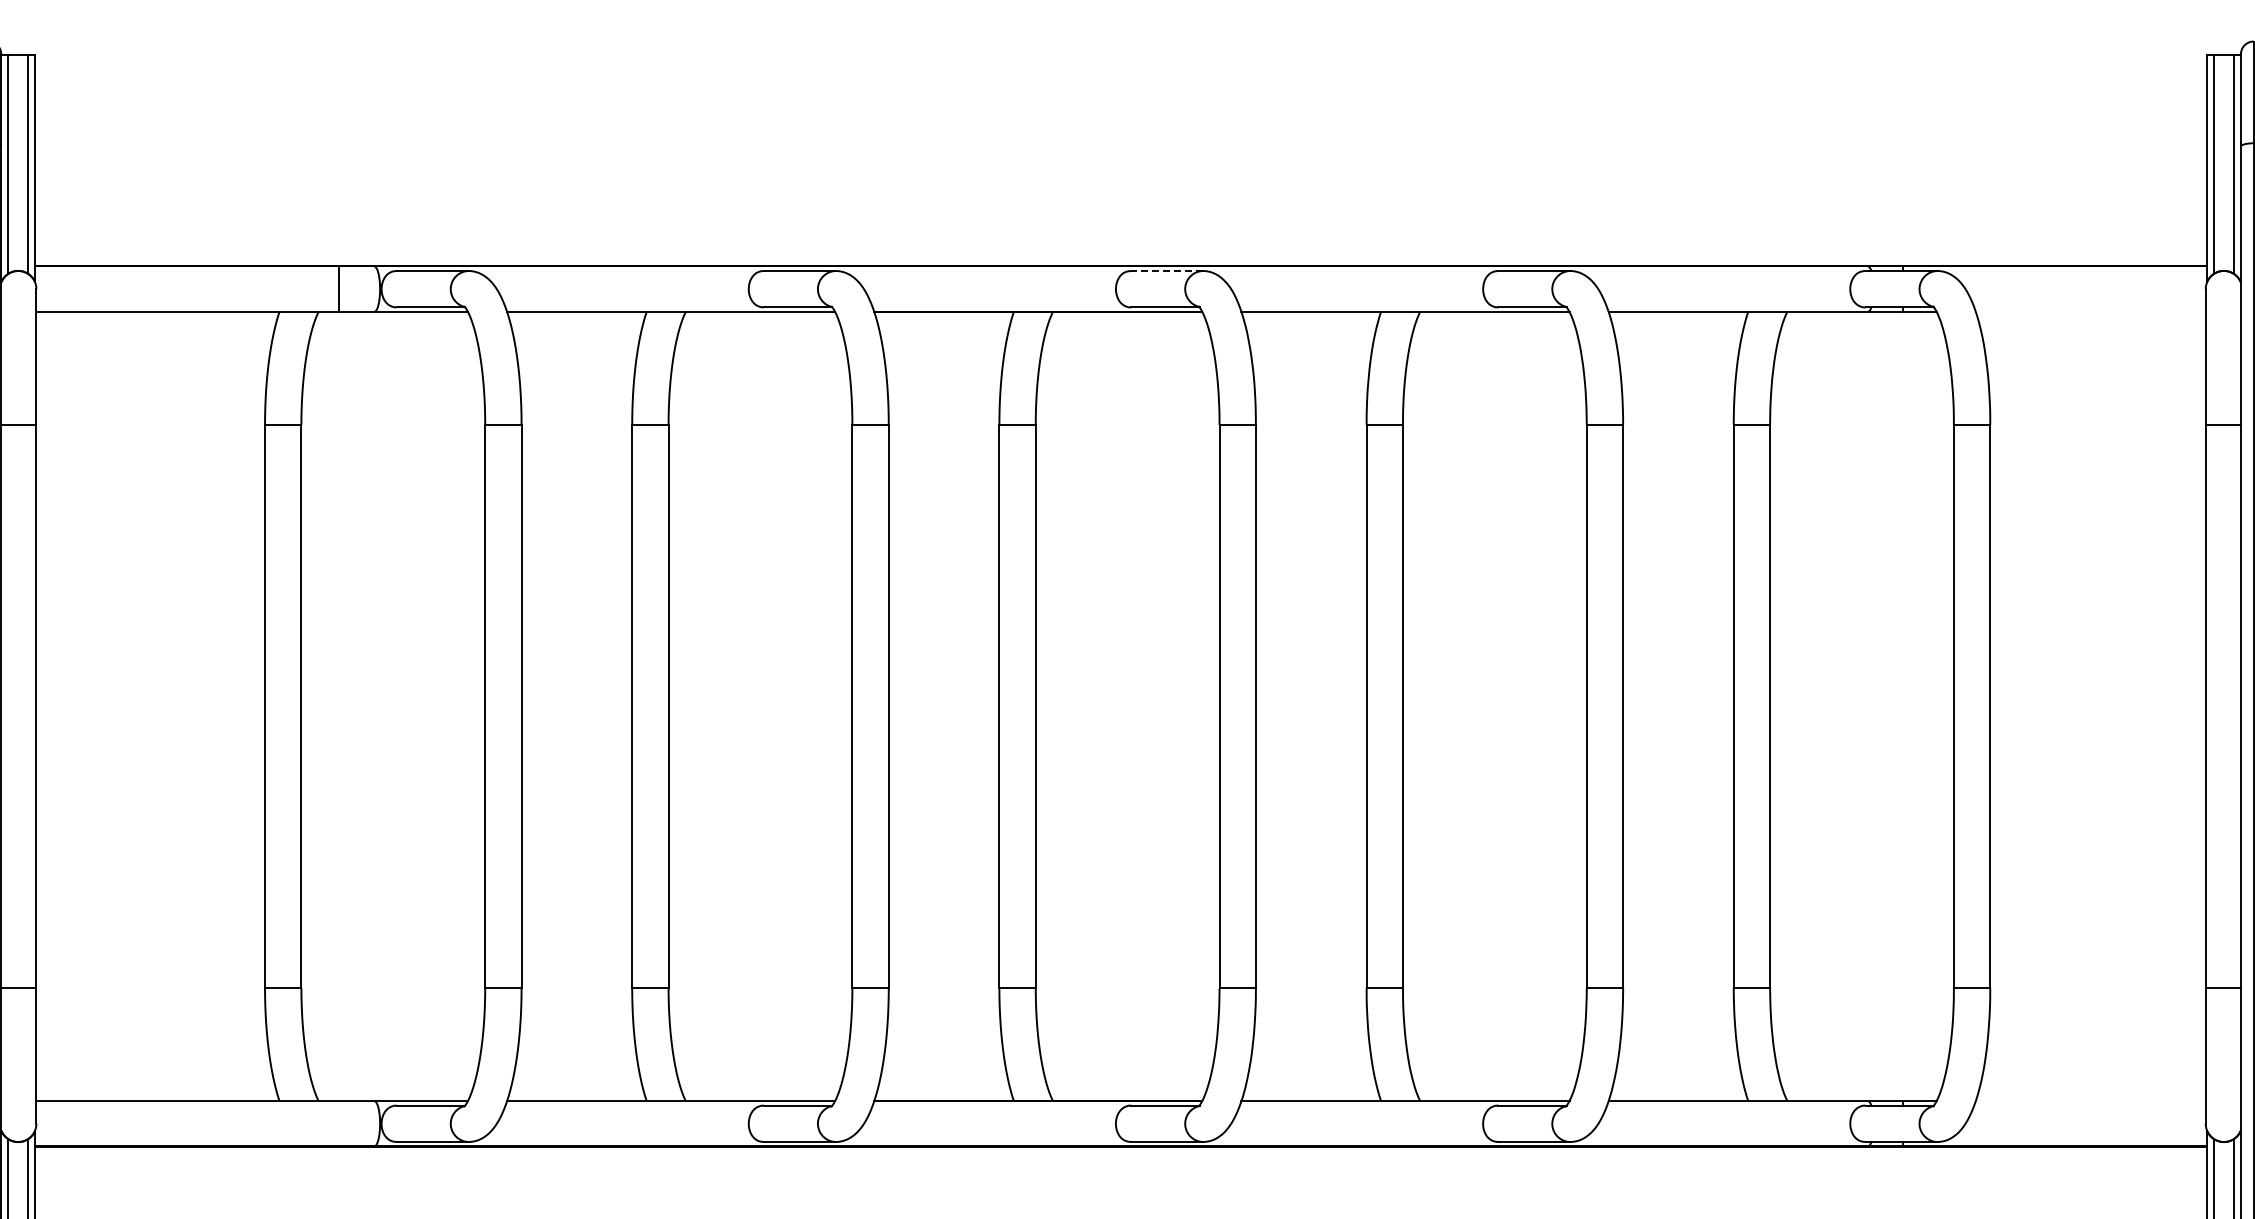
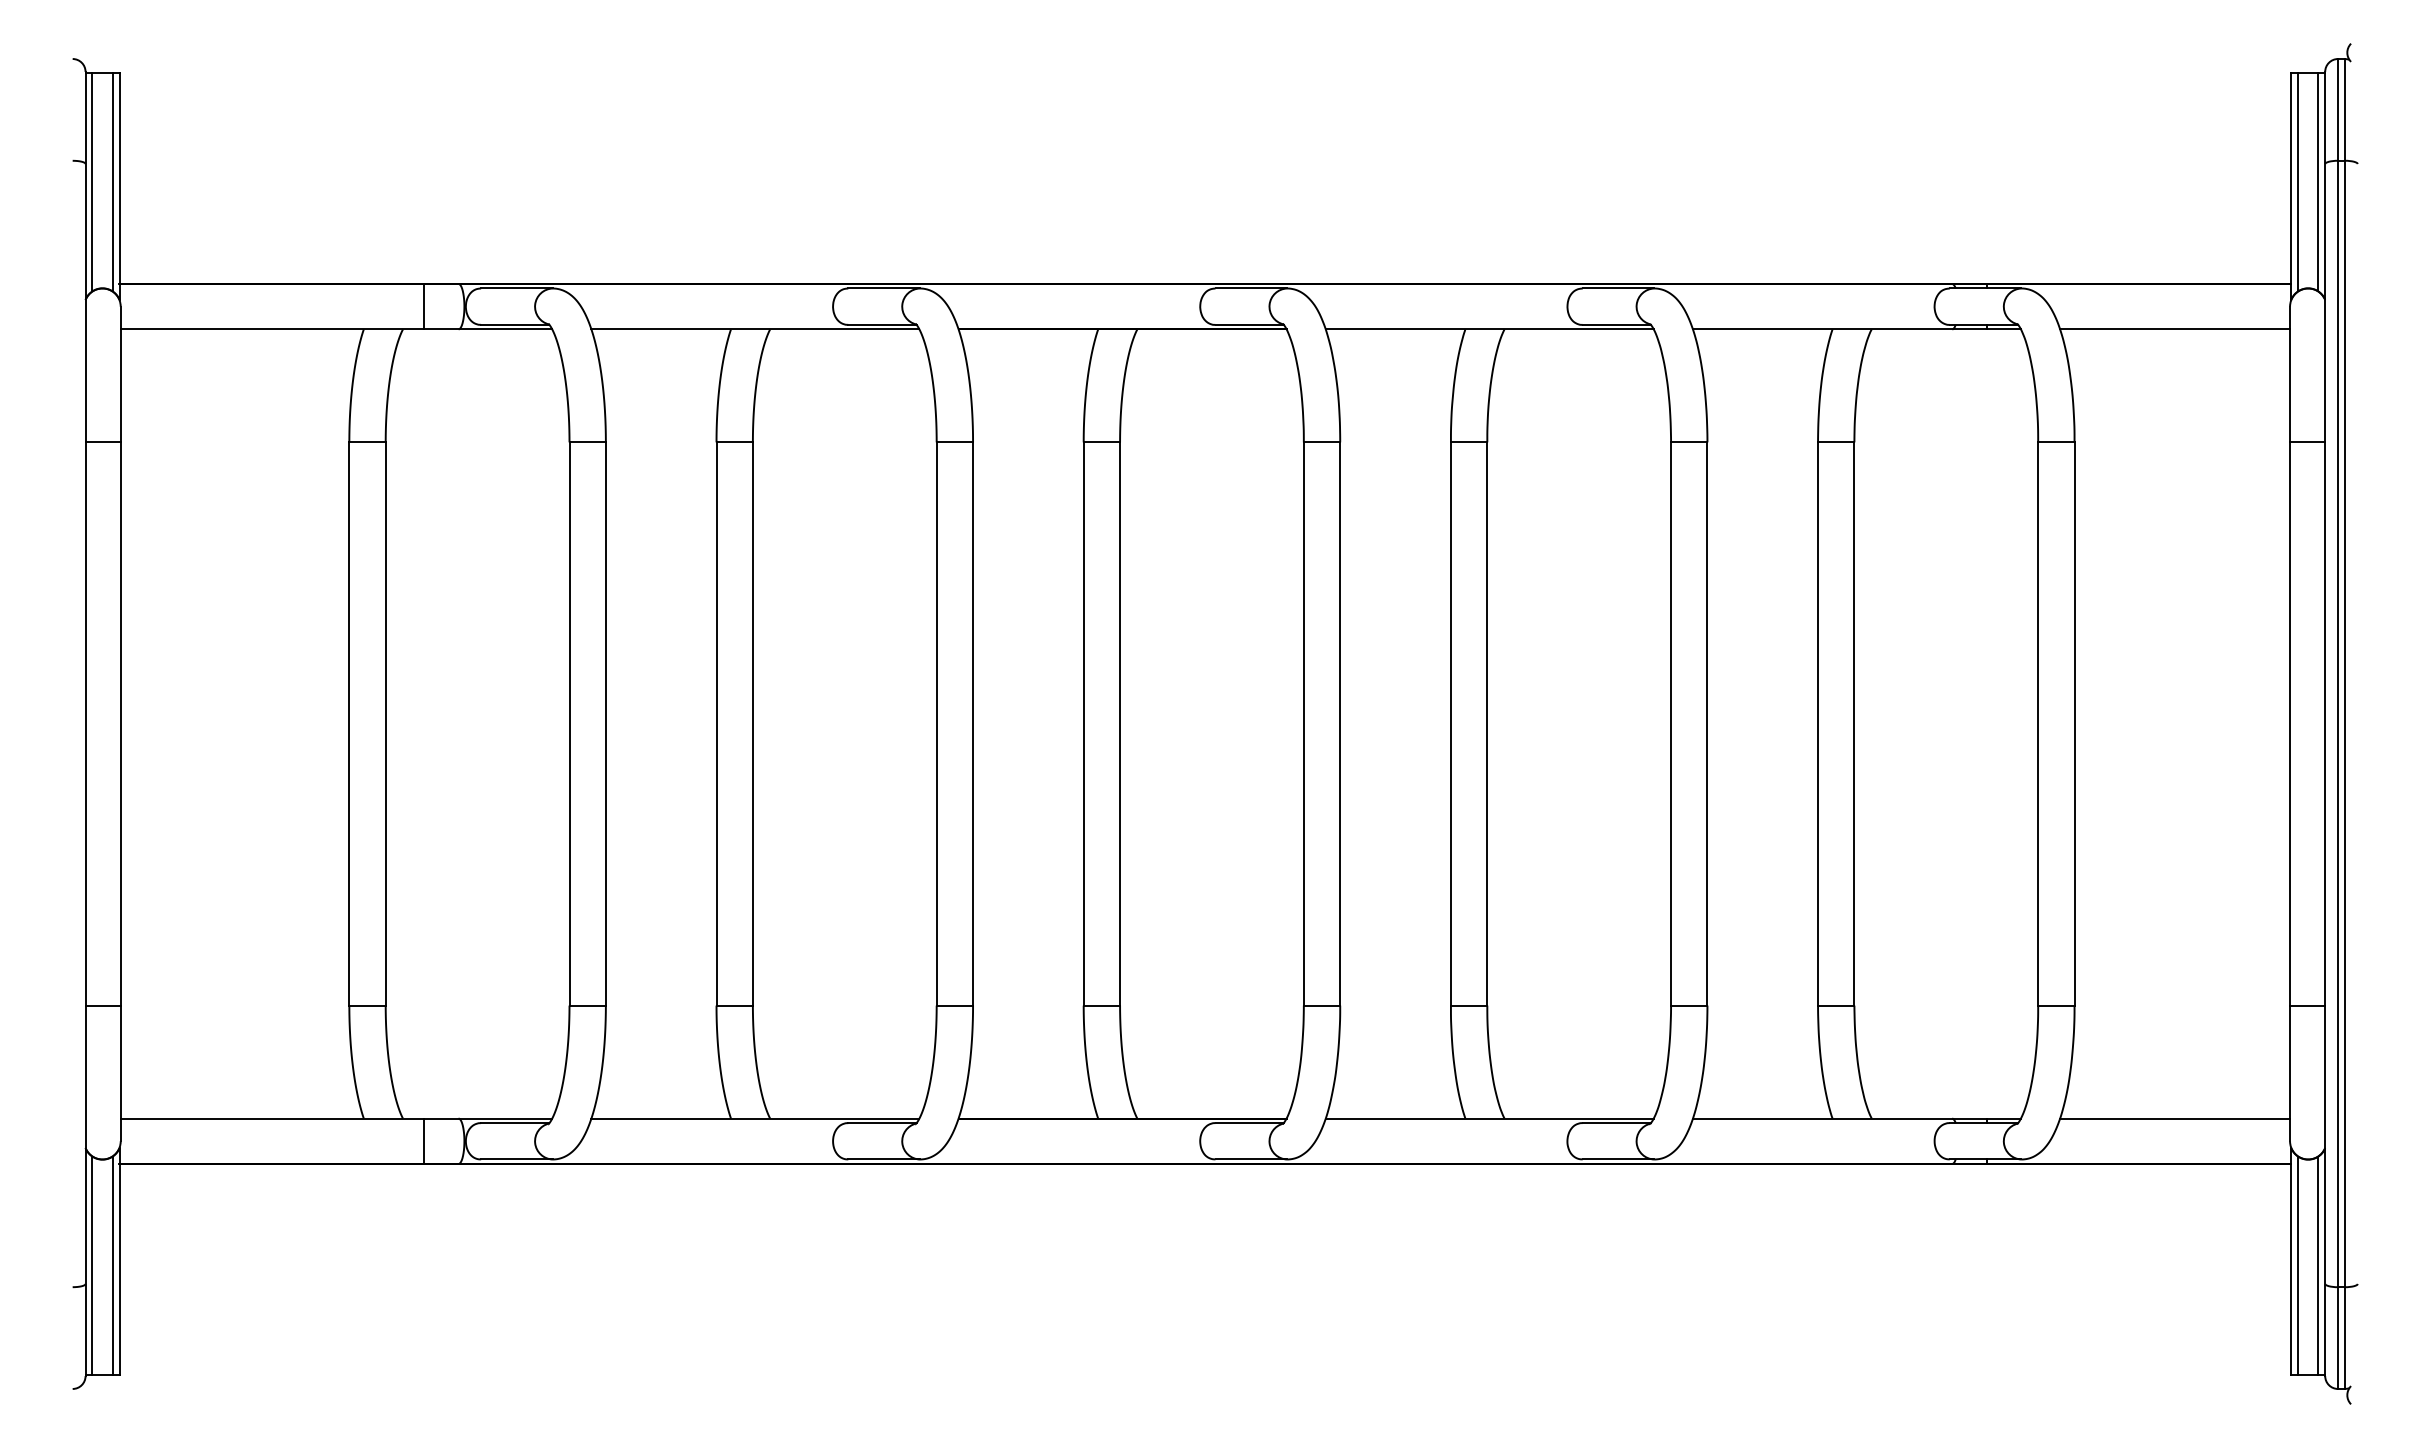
line: (1167, 271) -> (1251, 288), dashed -> solid
line: (2091, 312) -> (2175, 329), added
line: (2091, 1101) -> (2175, 1118), added
line: (339, 1124) -> (423, 1141), added

